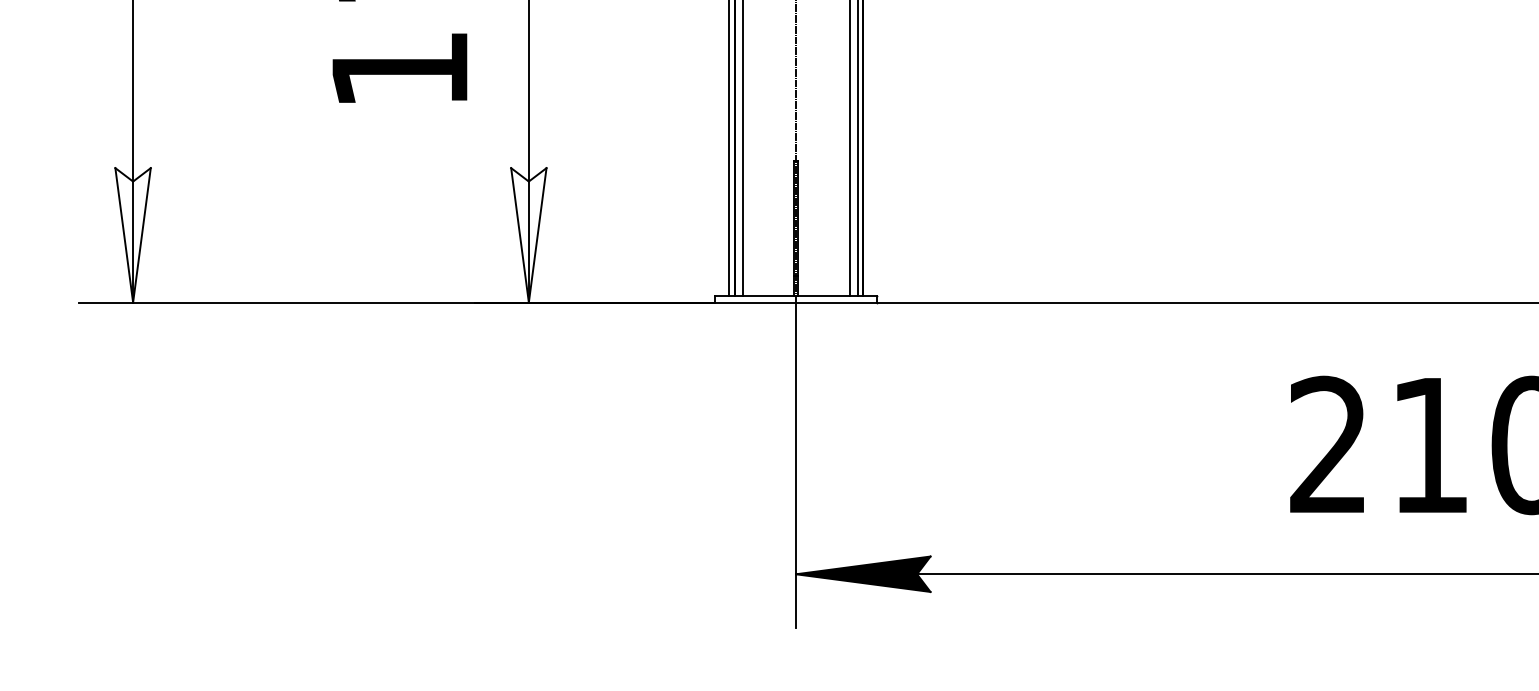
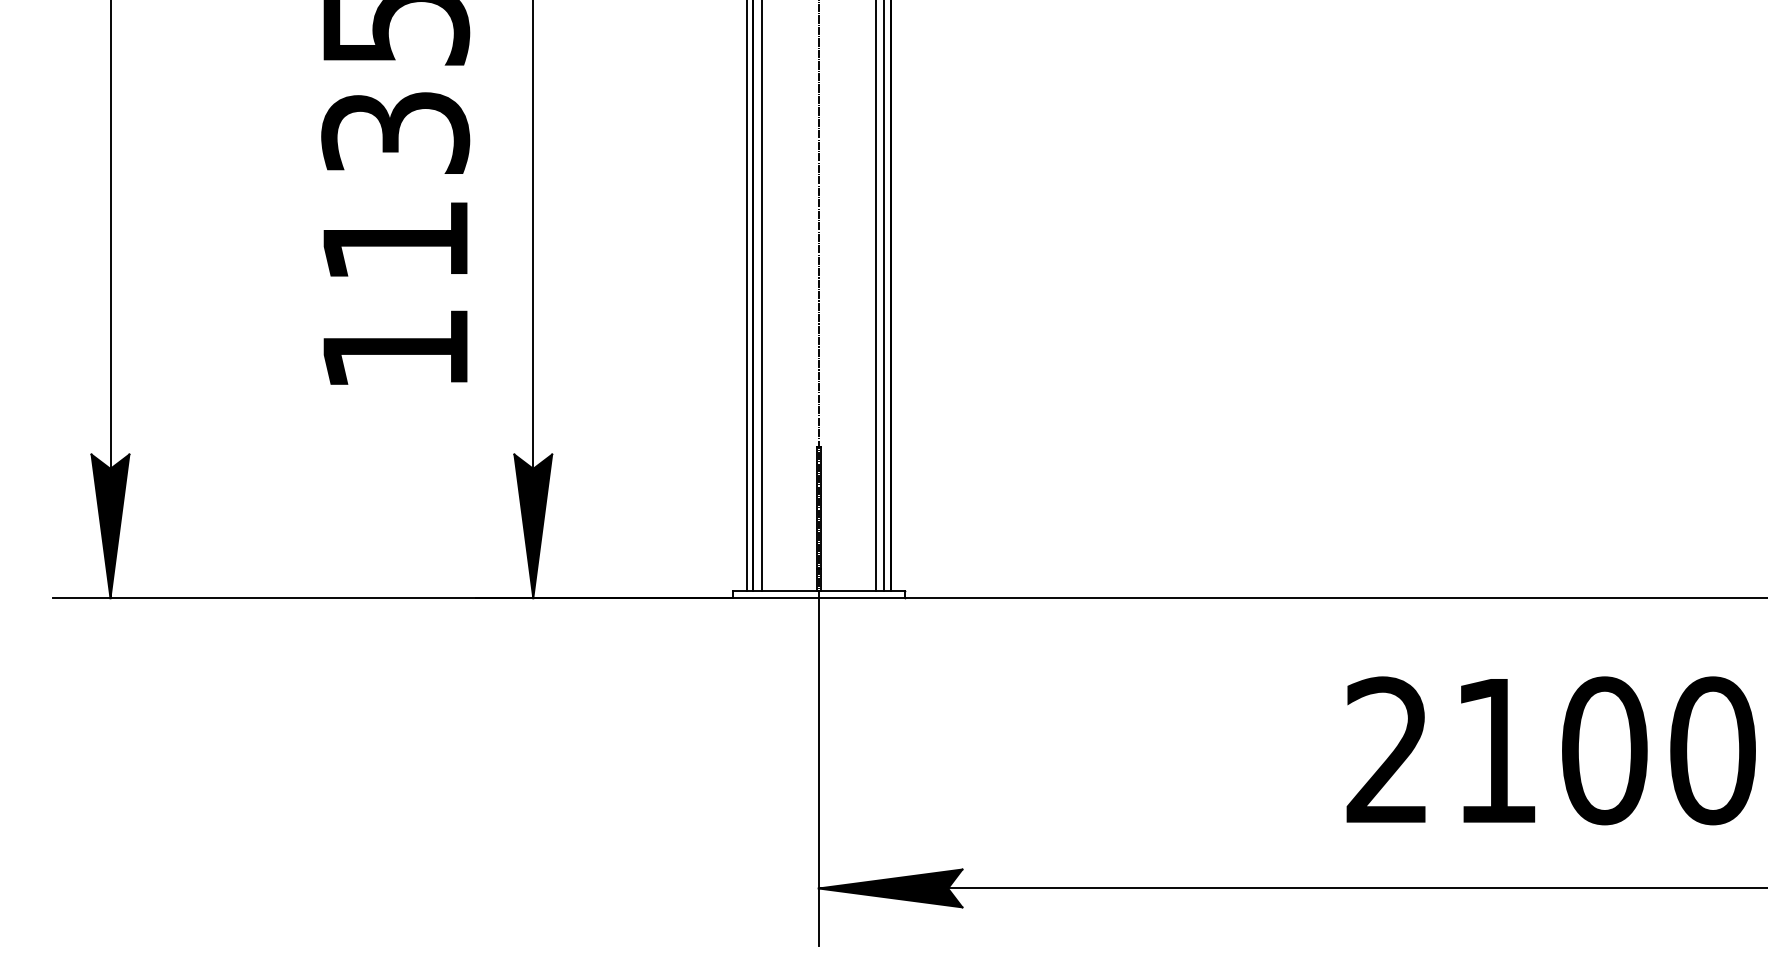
fill: (133, 235) -> (110, 526), added
fill: (529, 235) -> (533, 526), added

